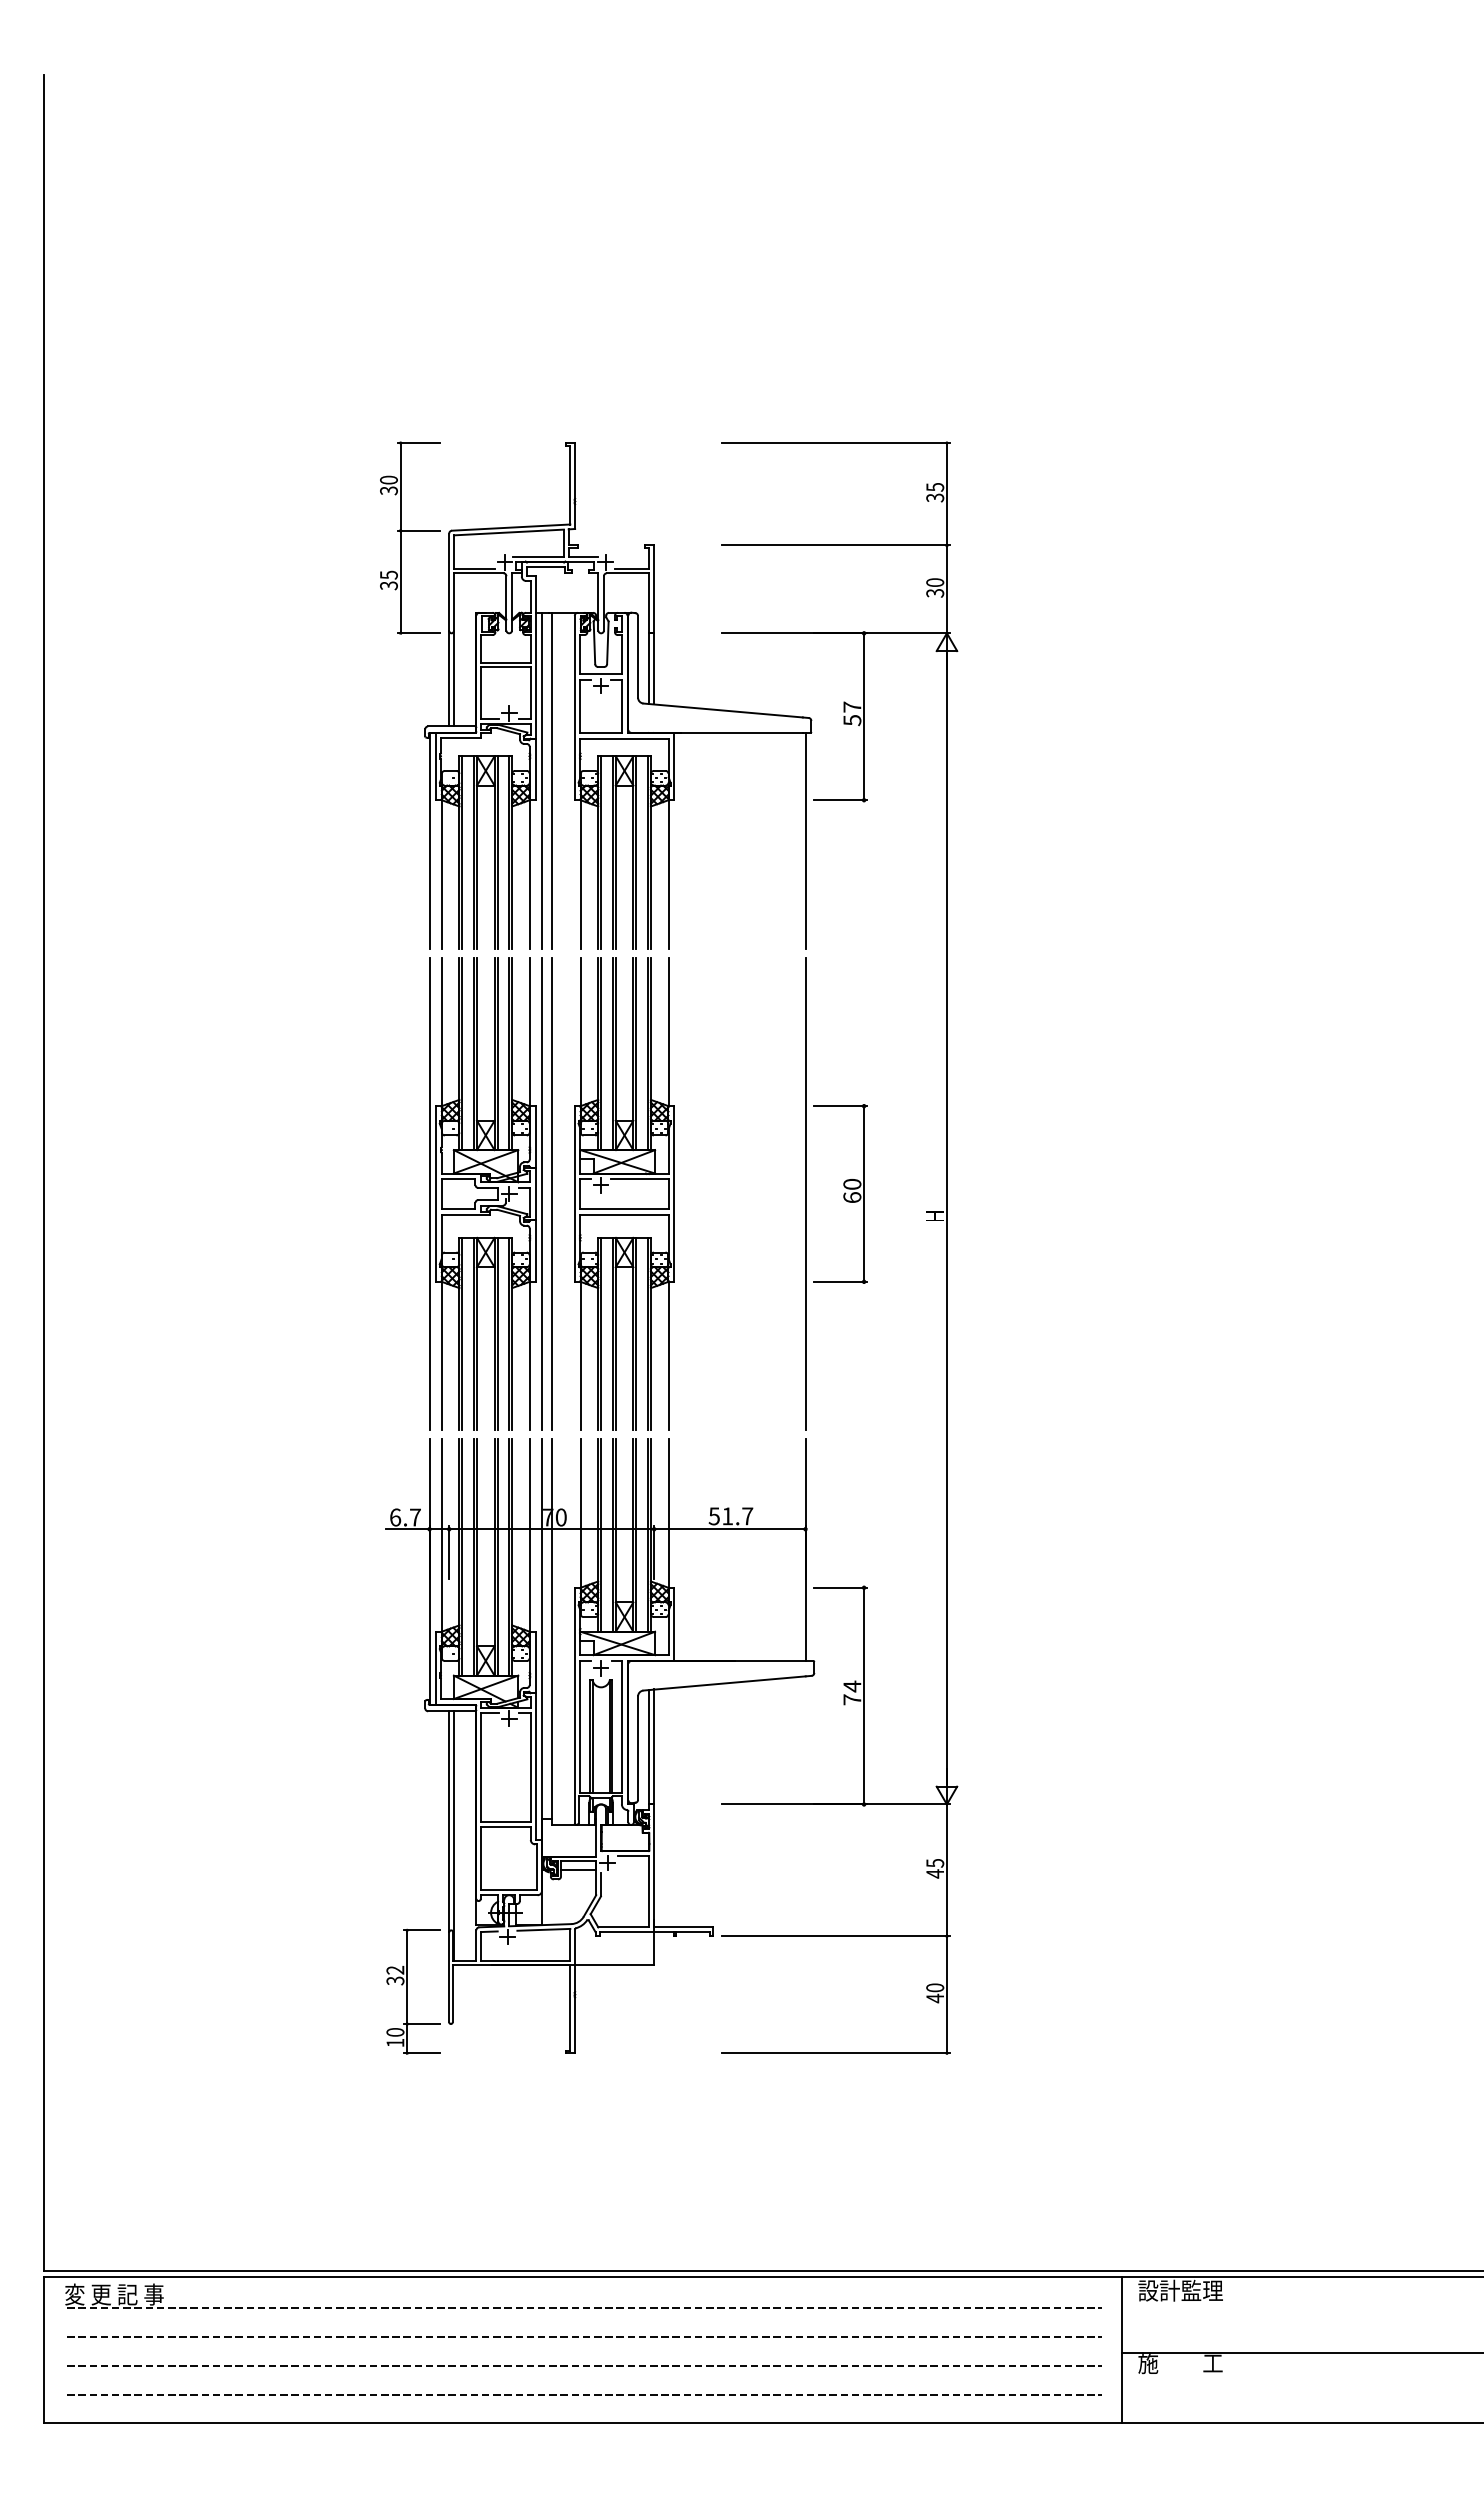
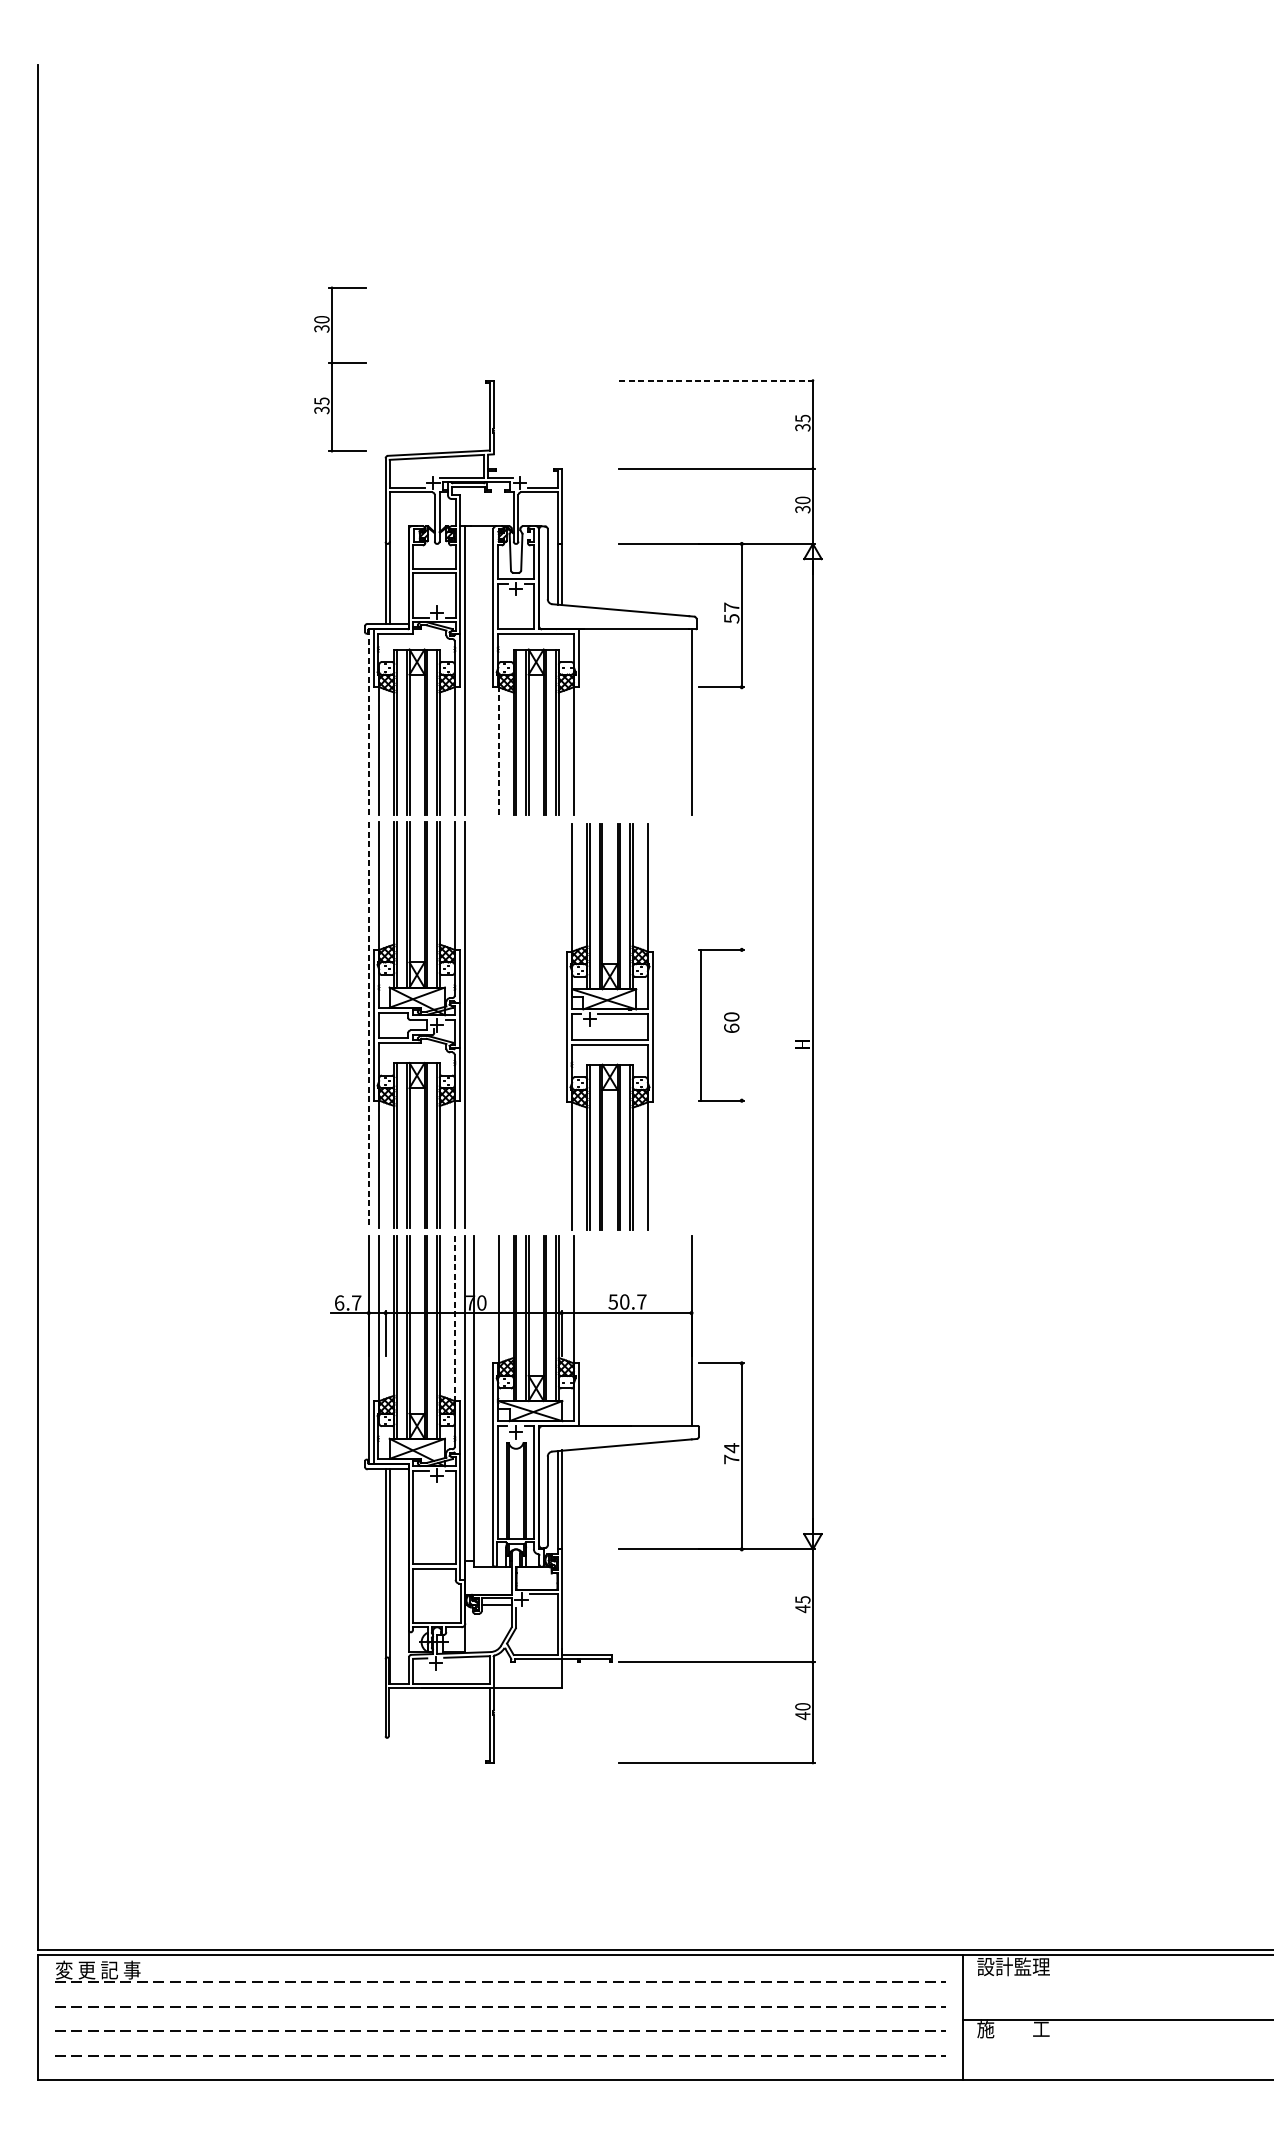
line: (836, 443) -> (718, 380), solid -> dashed
part: (410, 537) -> (340, 368), moved
line: (552, 780) -> (474, 670), removed
line: (429, 840) -> (368, 721), solid -> dashed
line: (580, 874) -> (498, 750), solid -> dashed
line: (552, 1193) -> (474, 1024), removed
part: (624, 1193) -> (609, 1026), moved
line: (805, 1193) -> (691, 1024), removed
line: (864, 1193) -> (700, 1024), moved
line: (429, 1194) -> (368, 1025), solid -> dashed
text: (727, 1516) -> (624, 1302), 51.7 -> 50.7
line: (529, 1536) -> (454, 1319), solid -> dashed
part: (413, 1991) -> (354, 1709), removed

